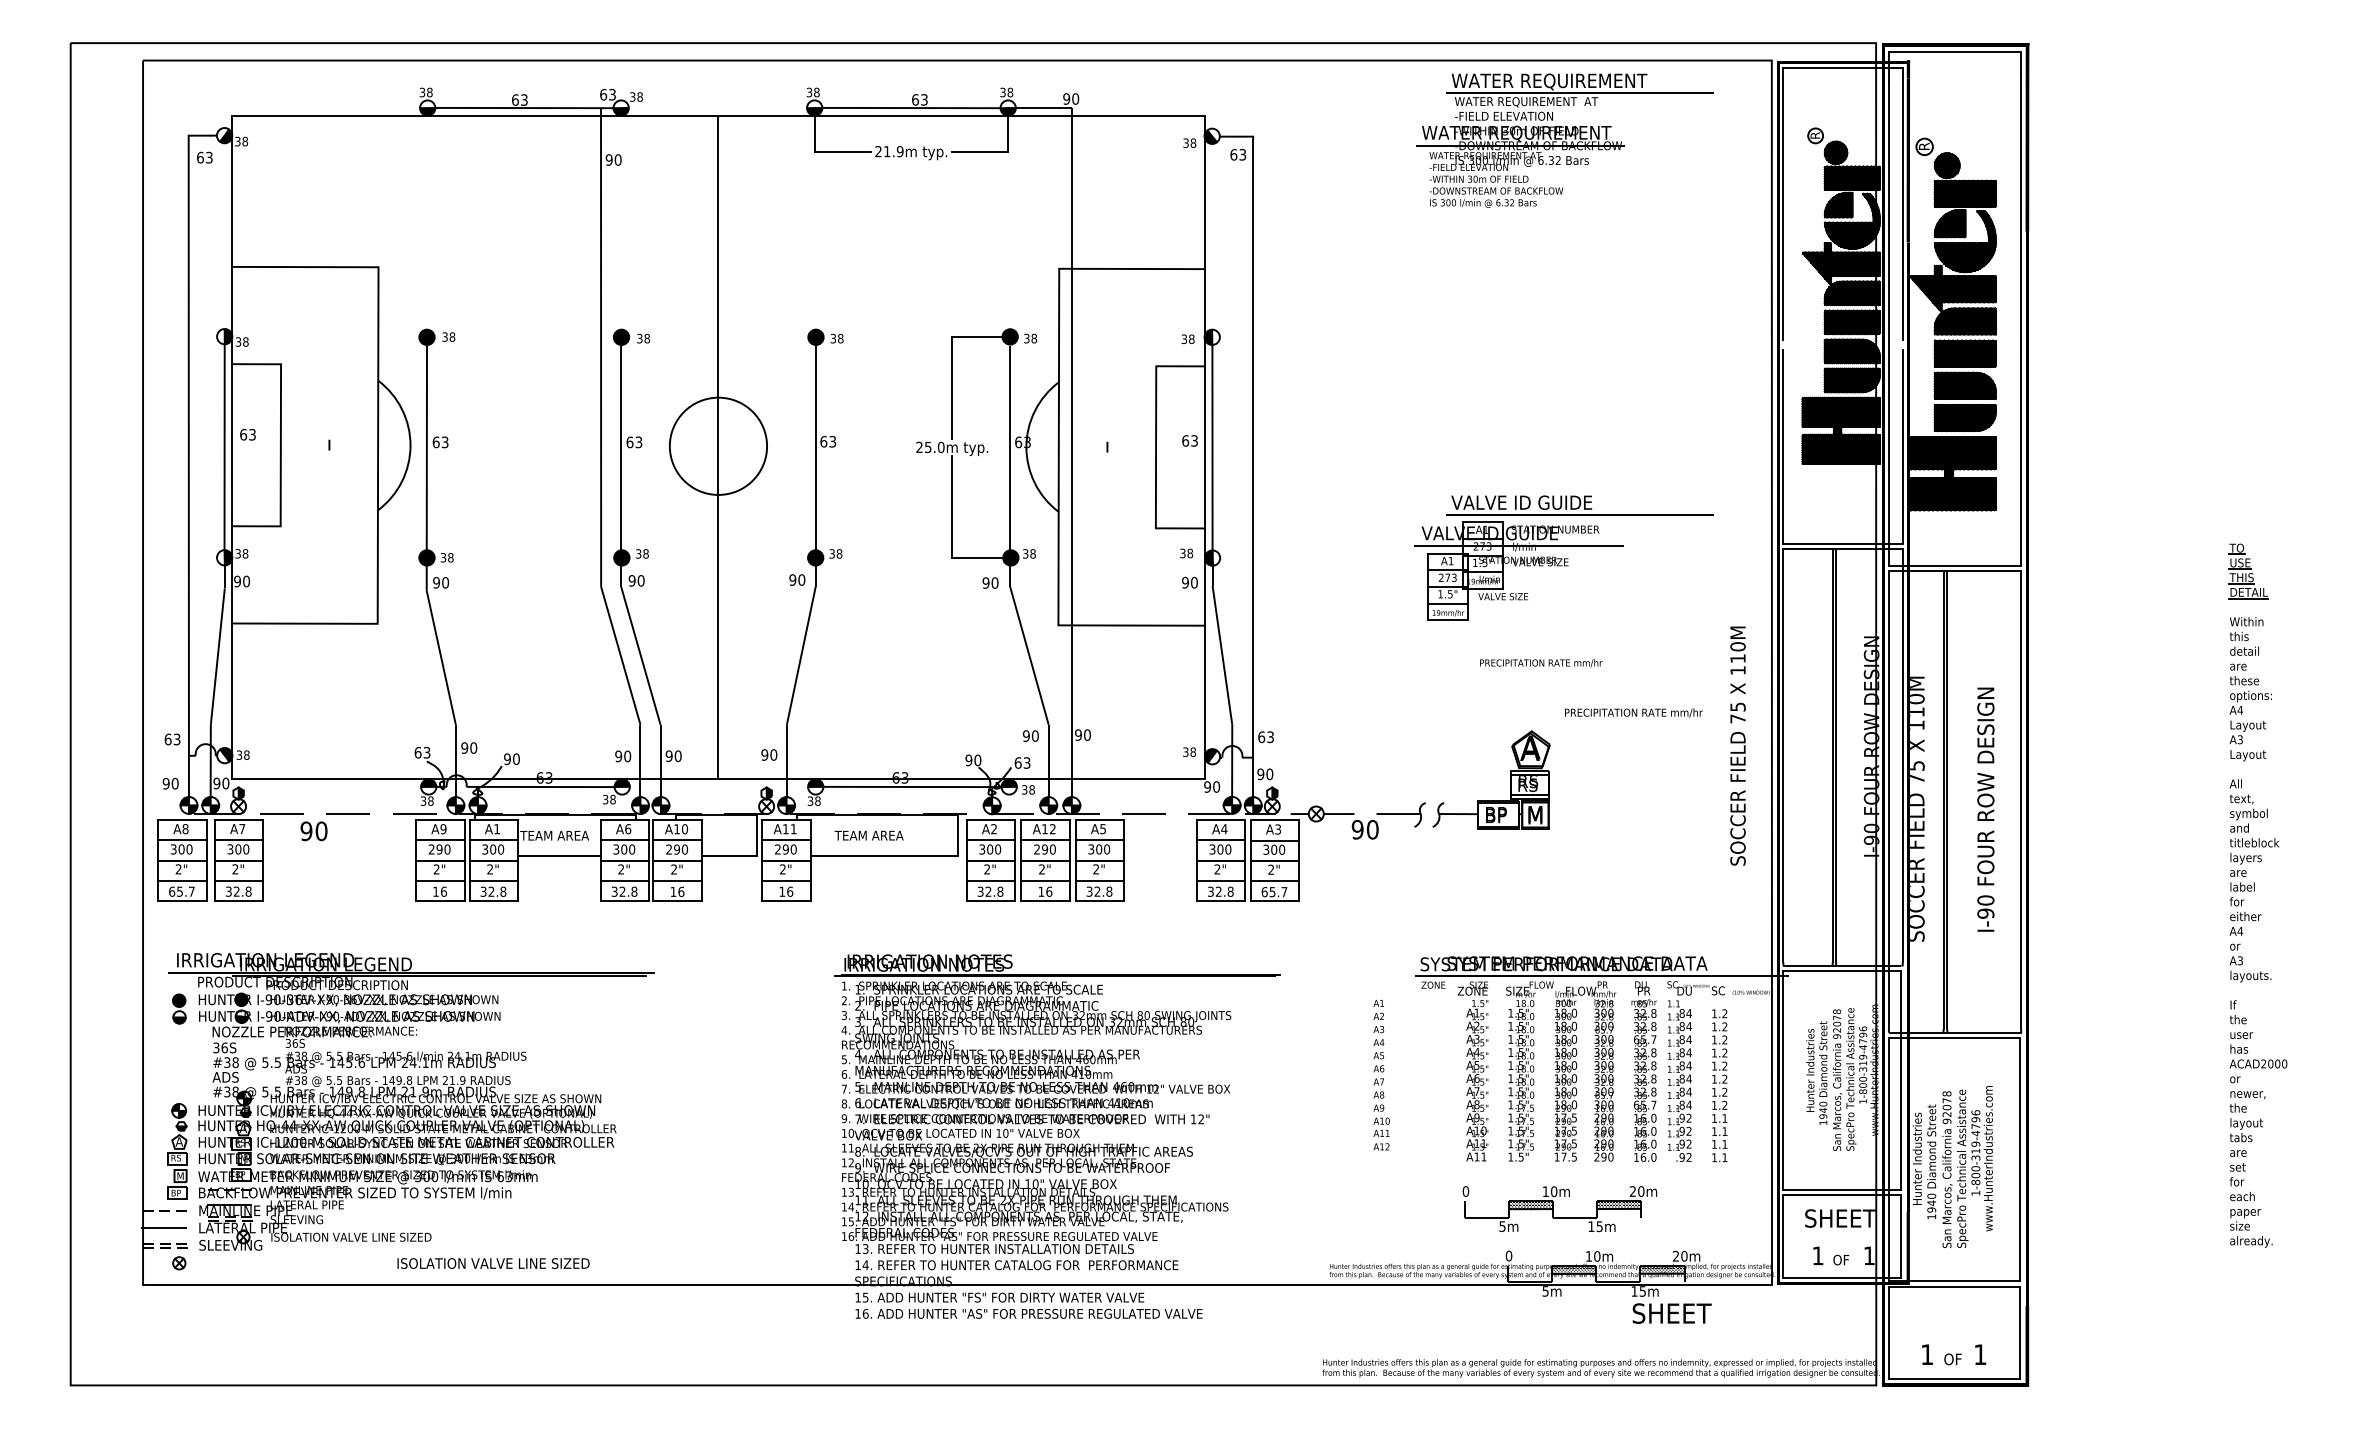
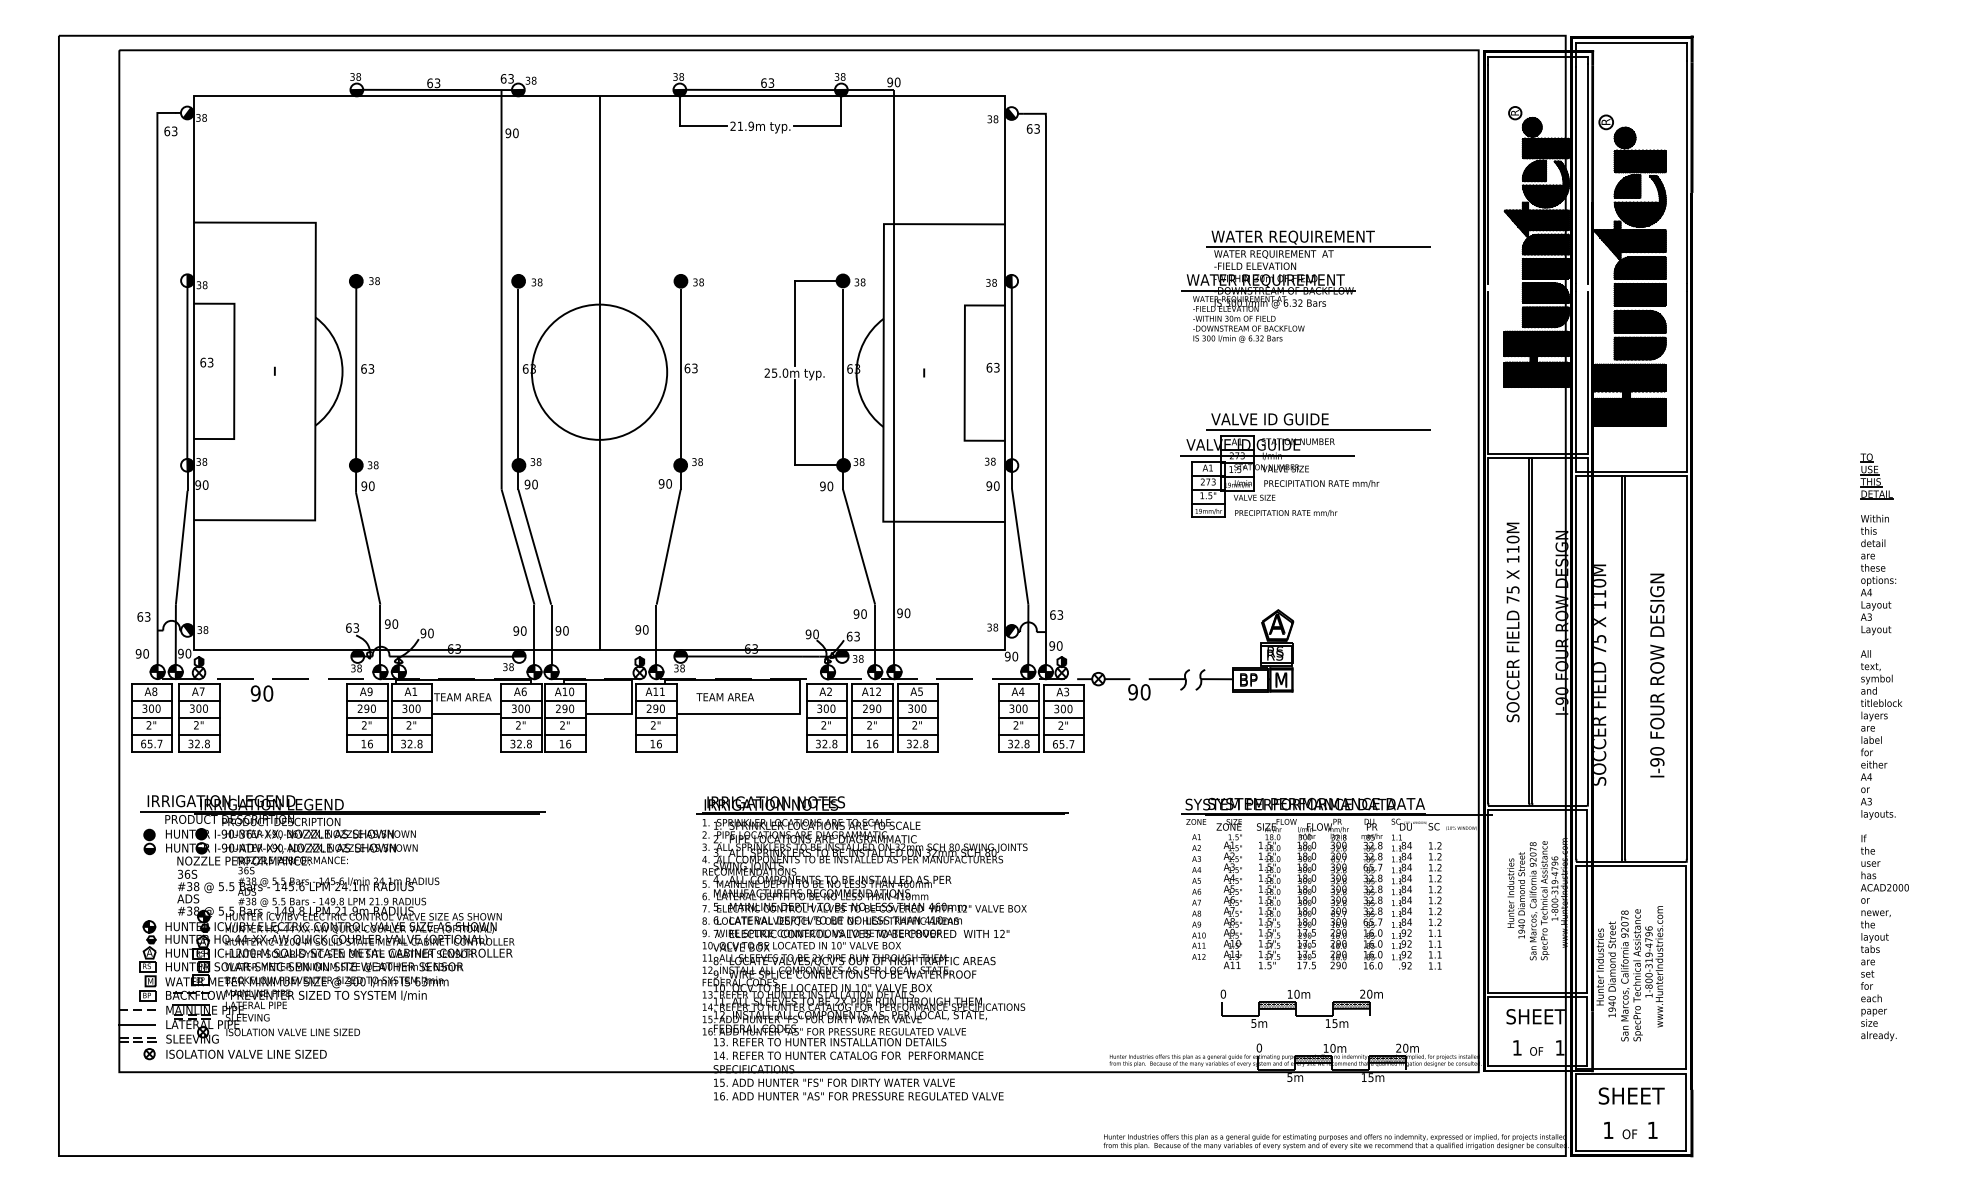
part: (1564, 140) -> (1305, 286), moved
circle: (718, 446) -> (599, 372), size x1.67
text: (1541, 663) -> (1286, 513), moved
text: (1633, 712) -> (1321, 483), moved
text: (1737, 745) -> (1512, 621), moved
text: (1381, 1074) -> (1198, 896), moved
text: (493, 1263) -> (246, 1054), moved
text: (1671, 1313) -> (1631, 1096), moved

